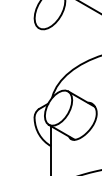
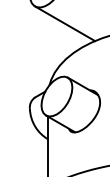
line: (65, 43) -> (64, 23), added

